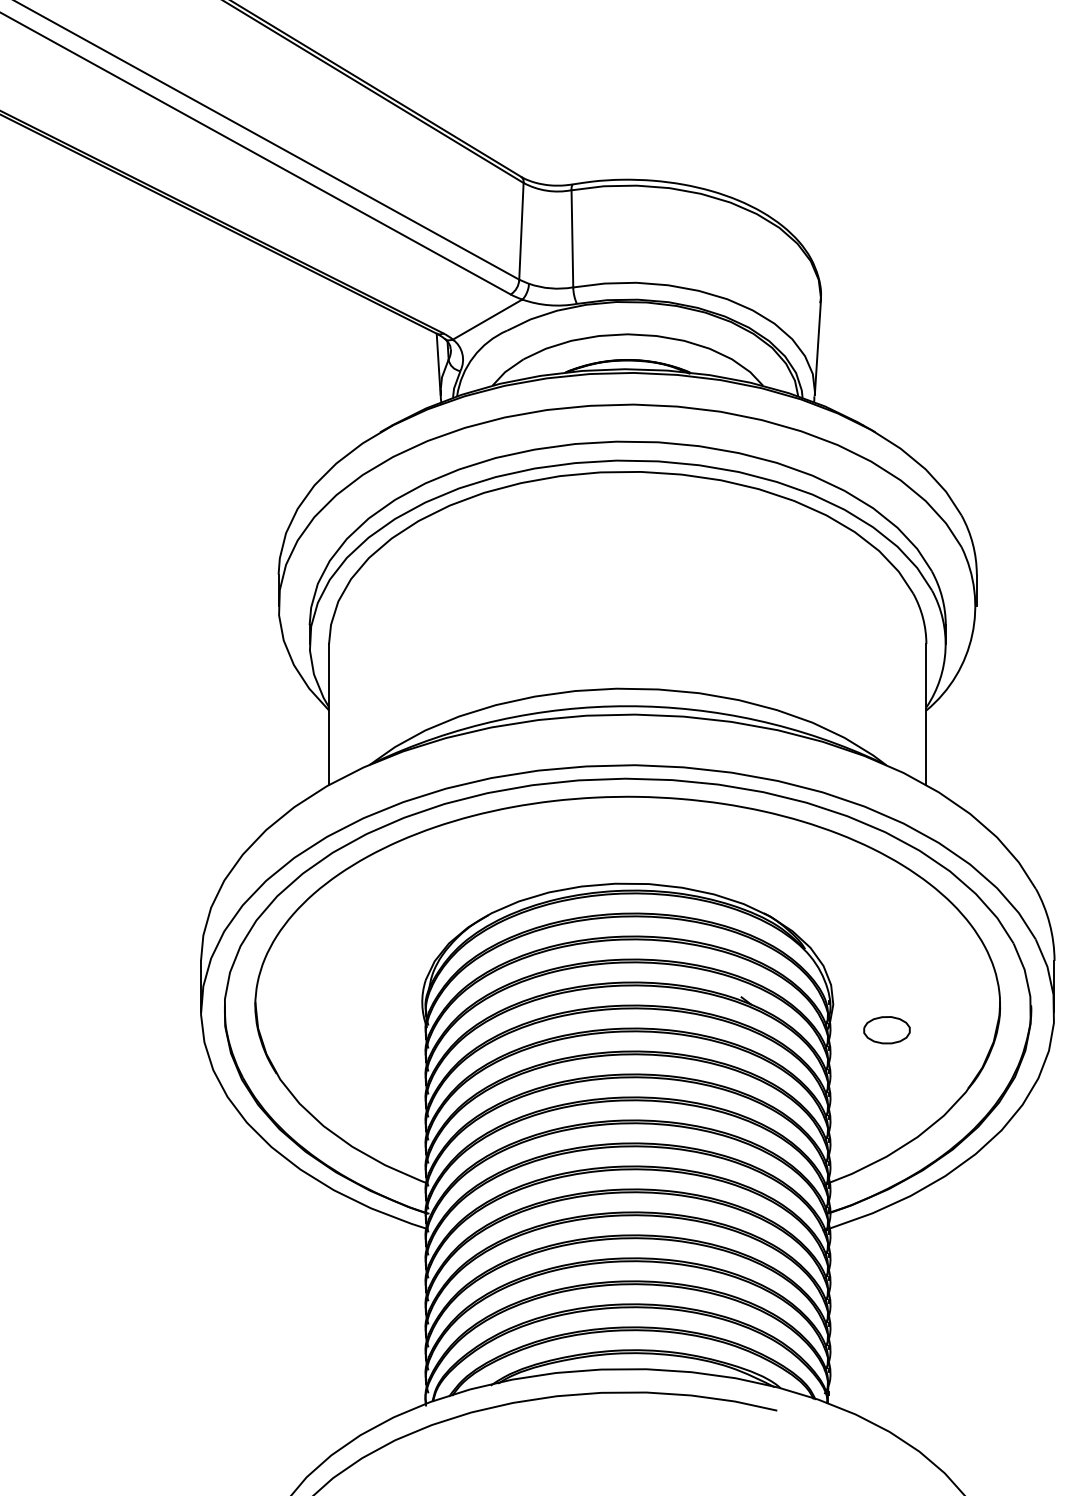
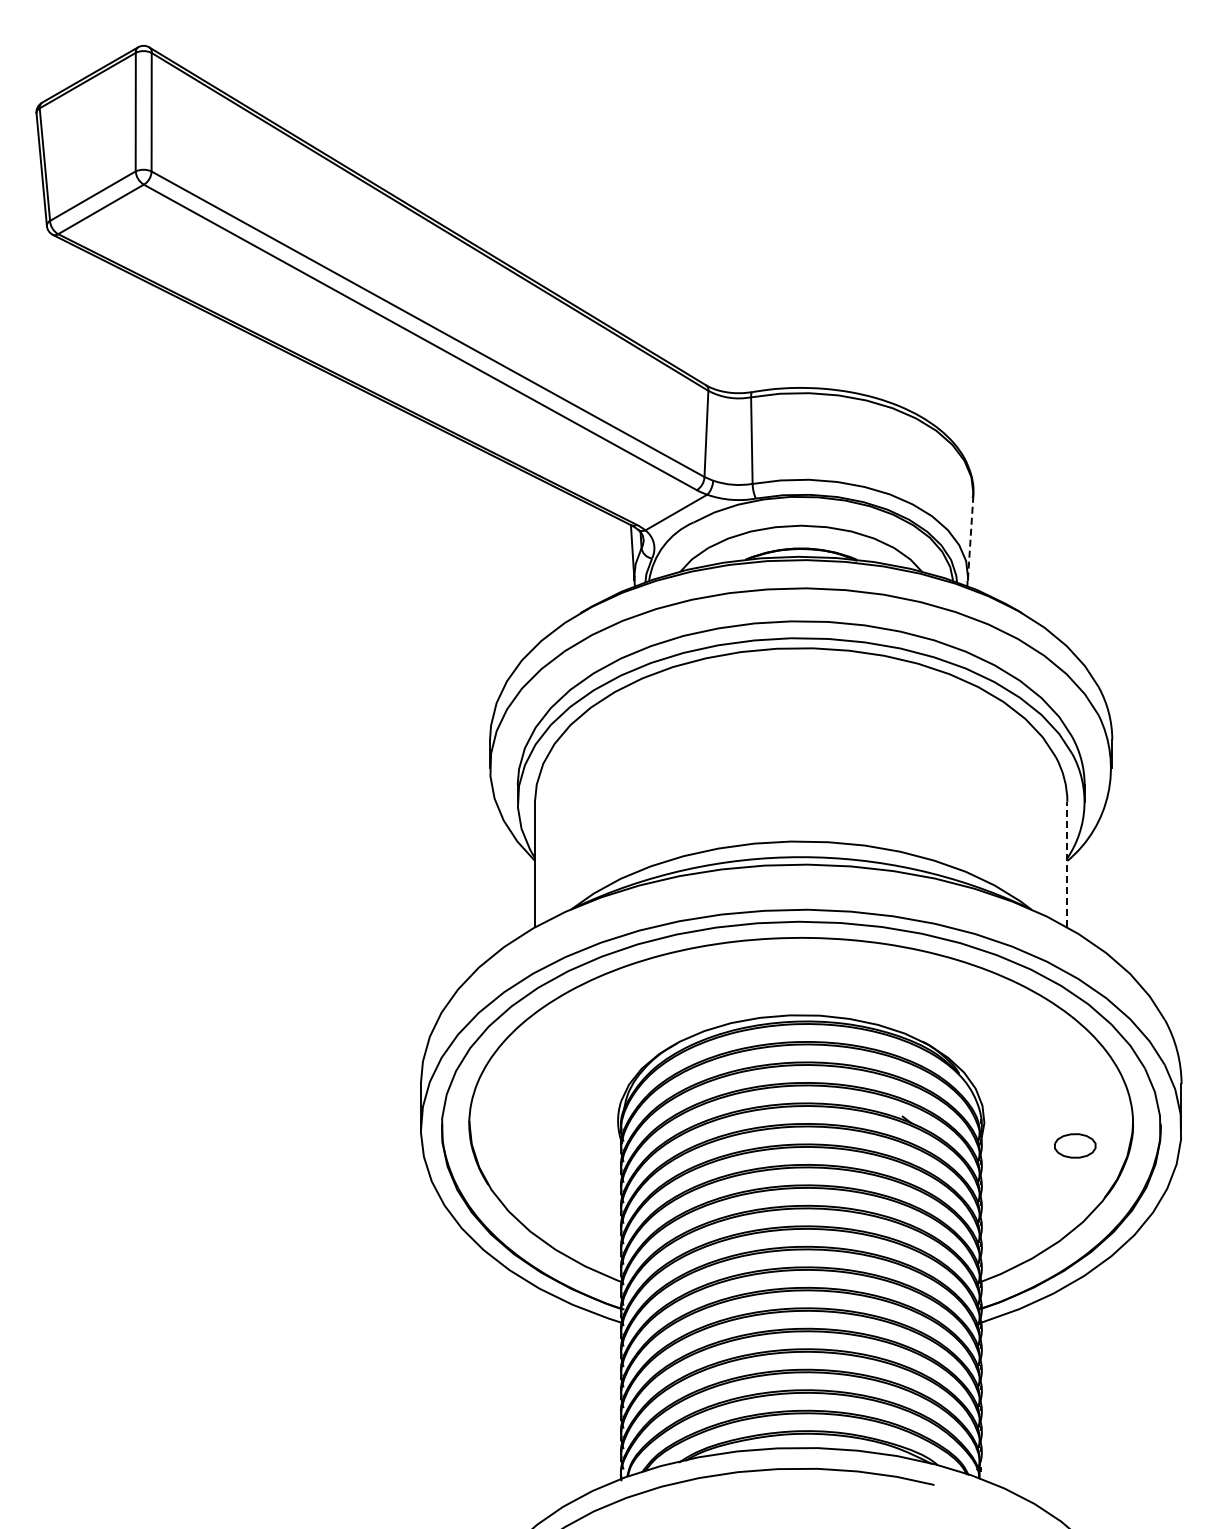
line: (817, 347) -> (970, 537), solid -> dashed
line: (926, 714) -> (1067, 864), solid -> dashed
part: (887, 1029) -> (1075, 1145), moved

